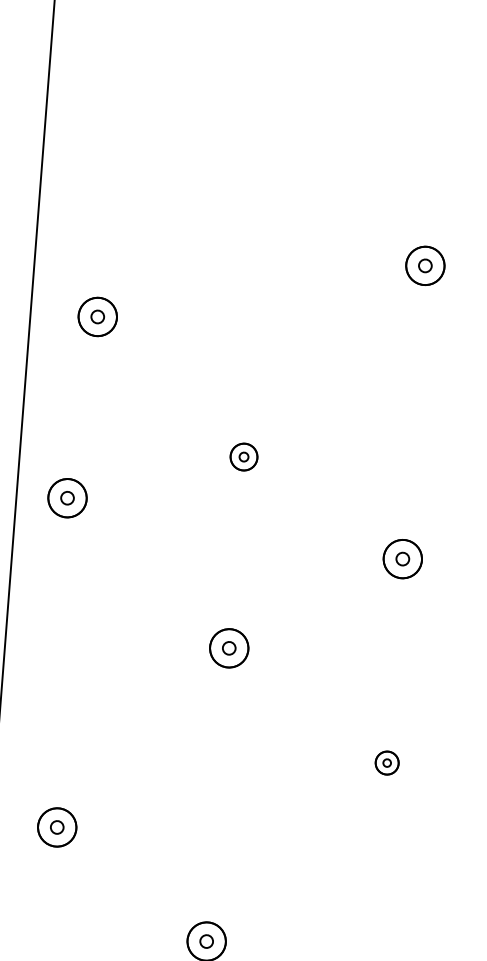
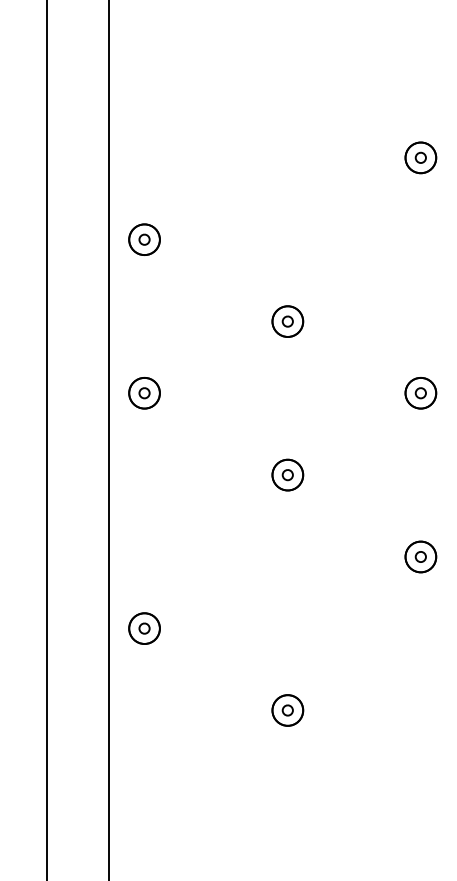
part: (97, 316) -> (144, 239), moved
part: (243, 456) -> (287, 321), size x1.43
part: (67, 498) -> (144, 393), moved
part: (386, 762) -> (420, 556), size x1.67
part: (57, 827) -> (144, 628), moved

